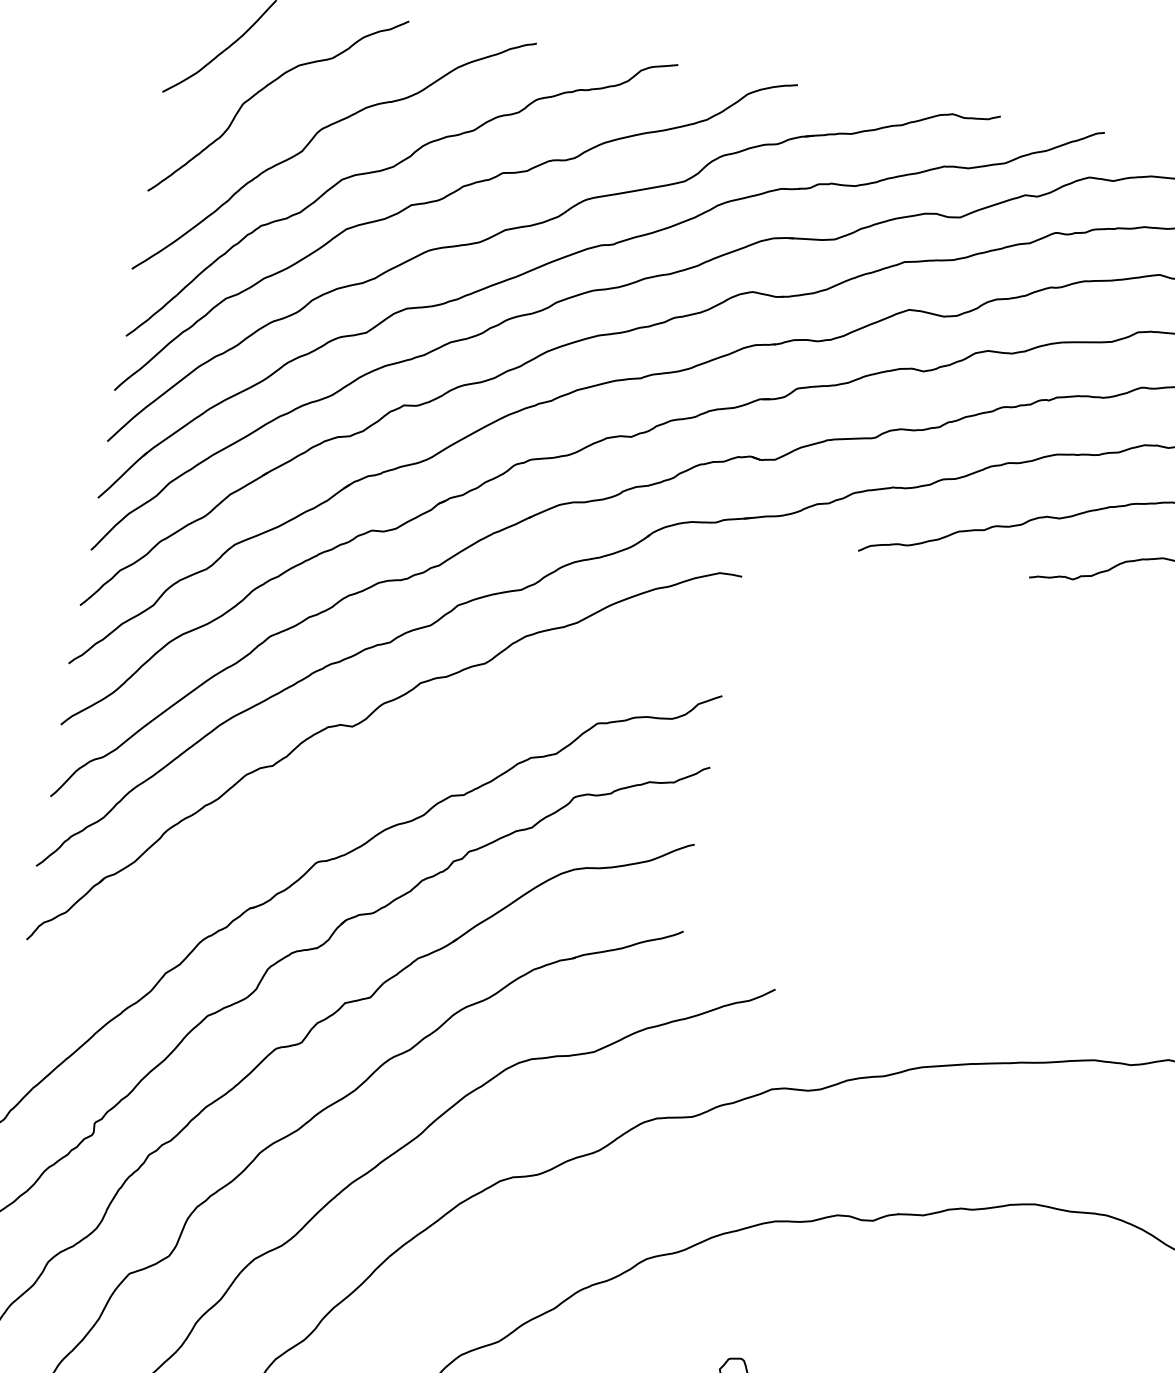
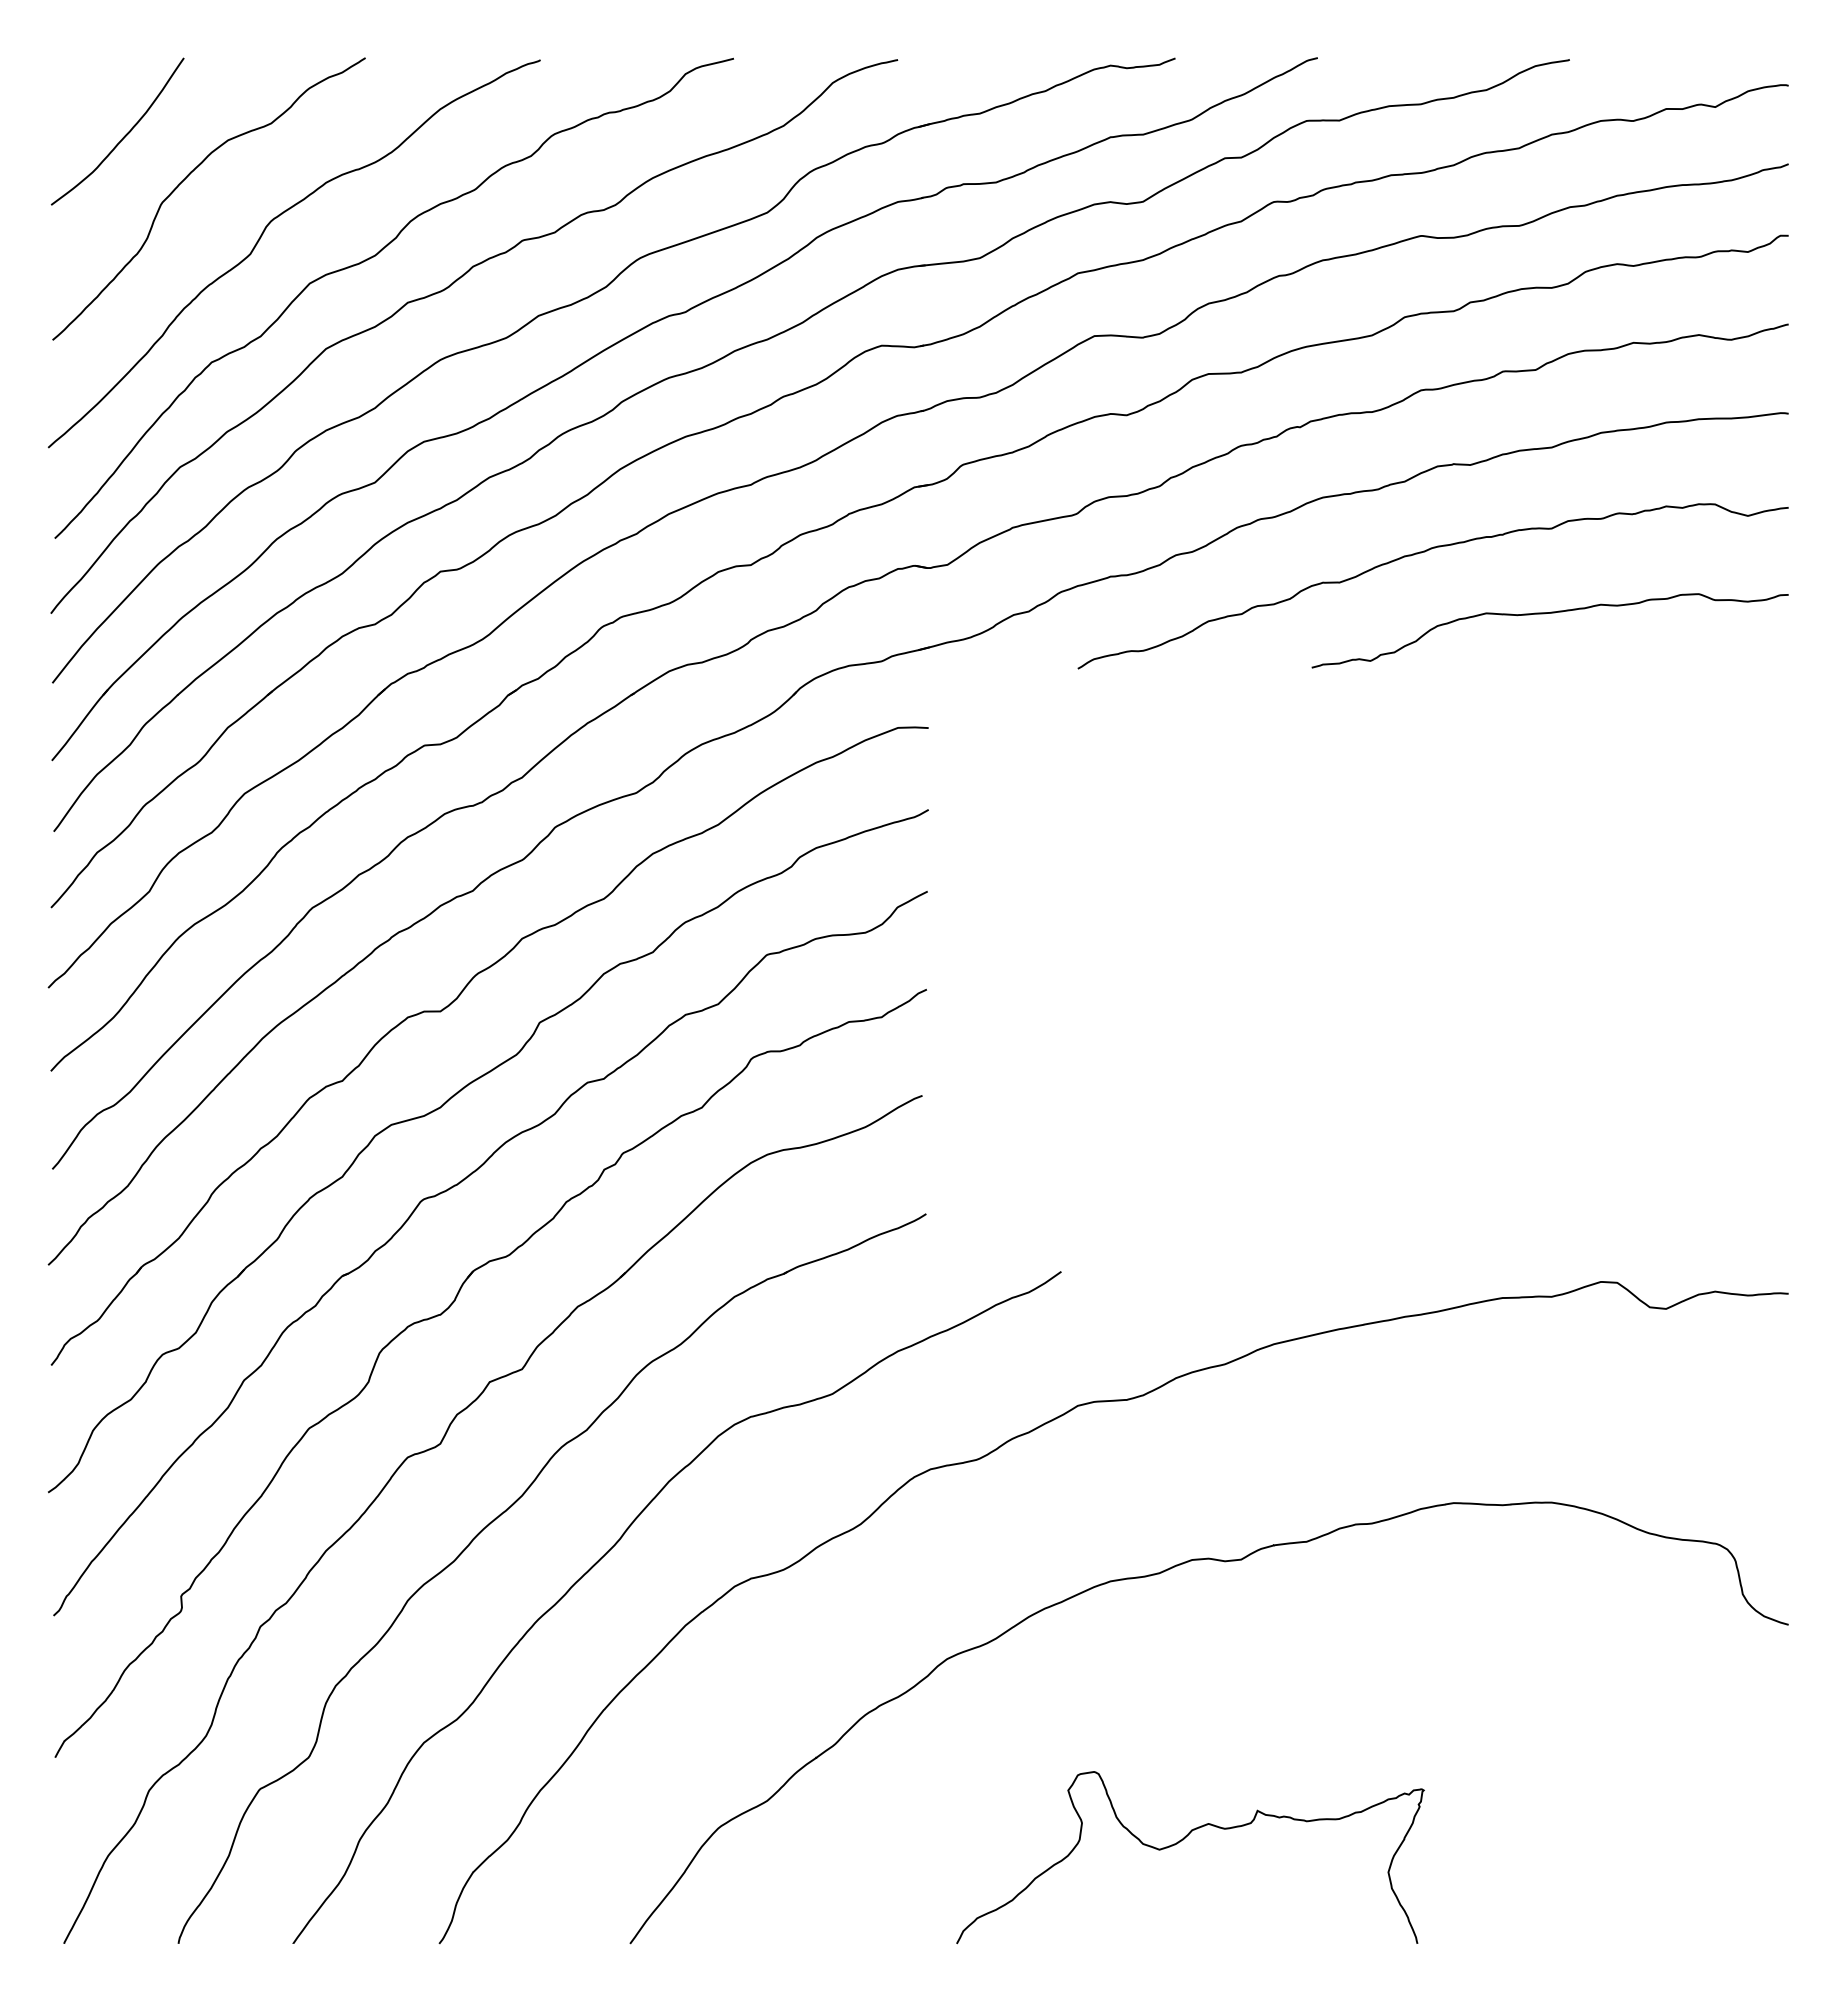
part: (345, 795) -> (445, 1104), added

